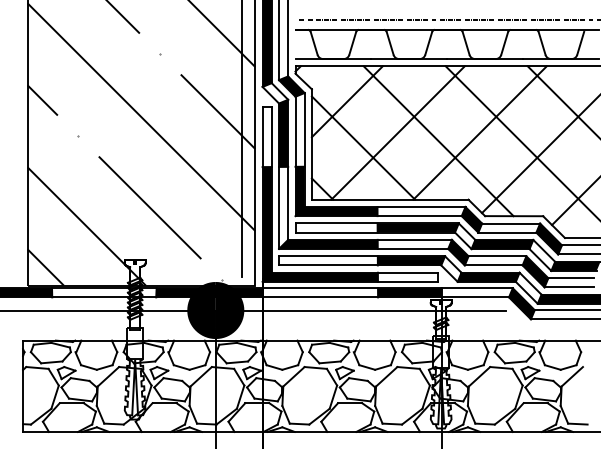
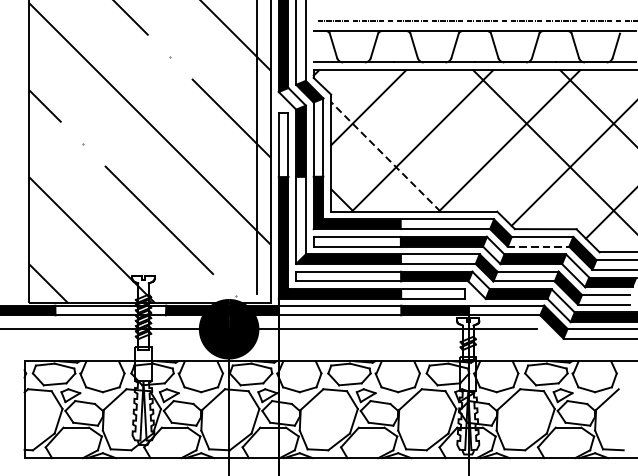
line: (438, 141) -> (465, 149), removed
line: (363, 148) -> (385, 157), solid -> dashed
line: (507, 232) -> (538, 246), solid -> dashed

